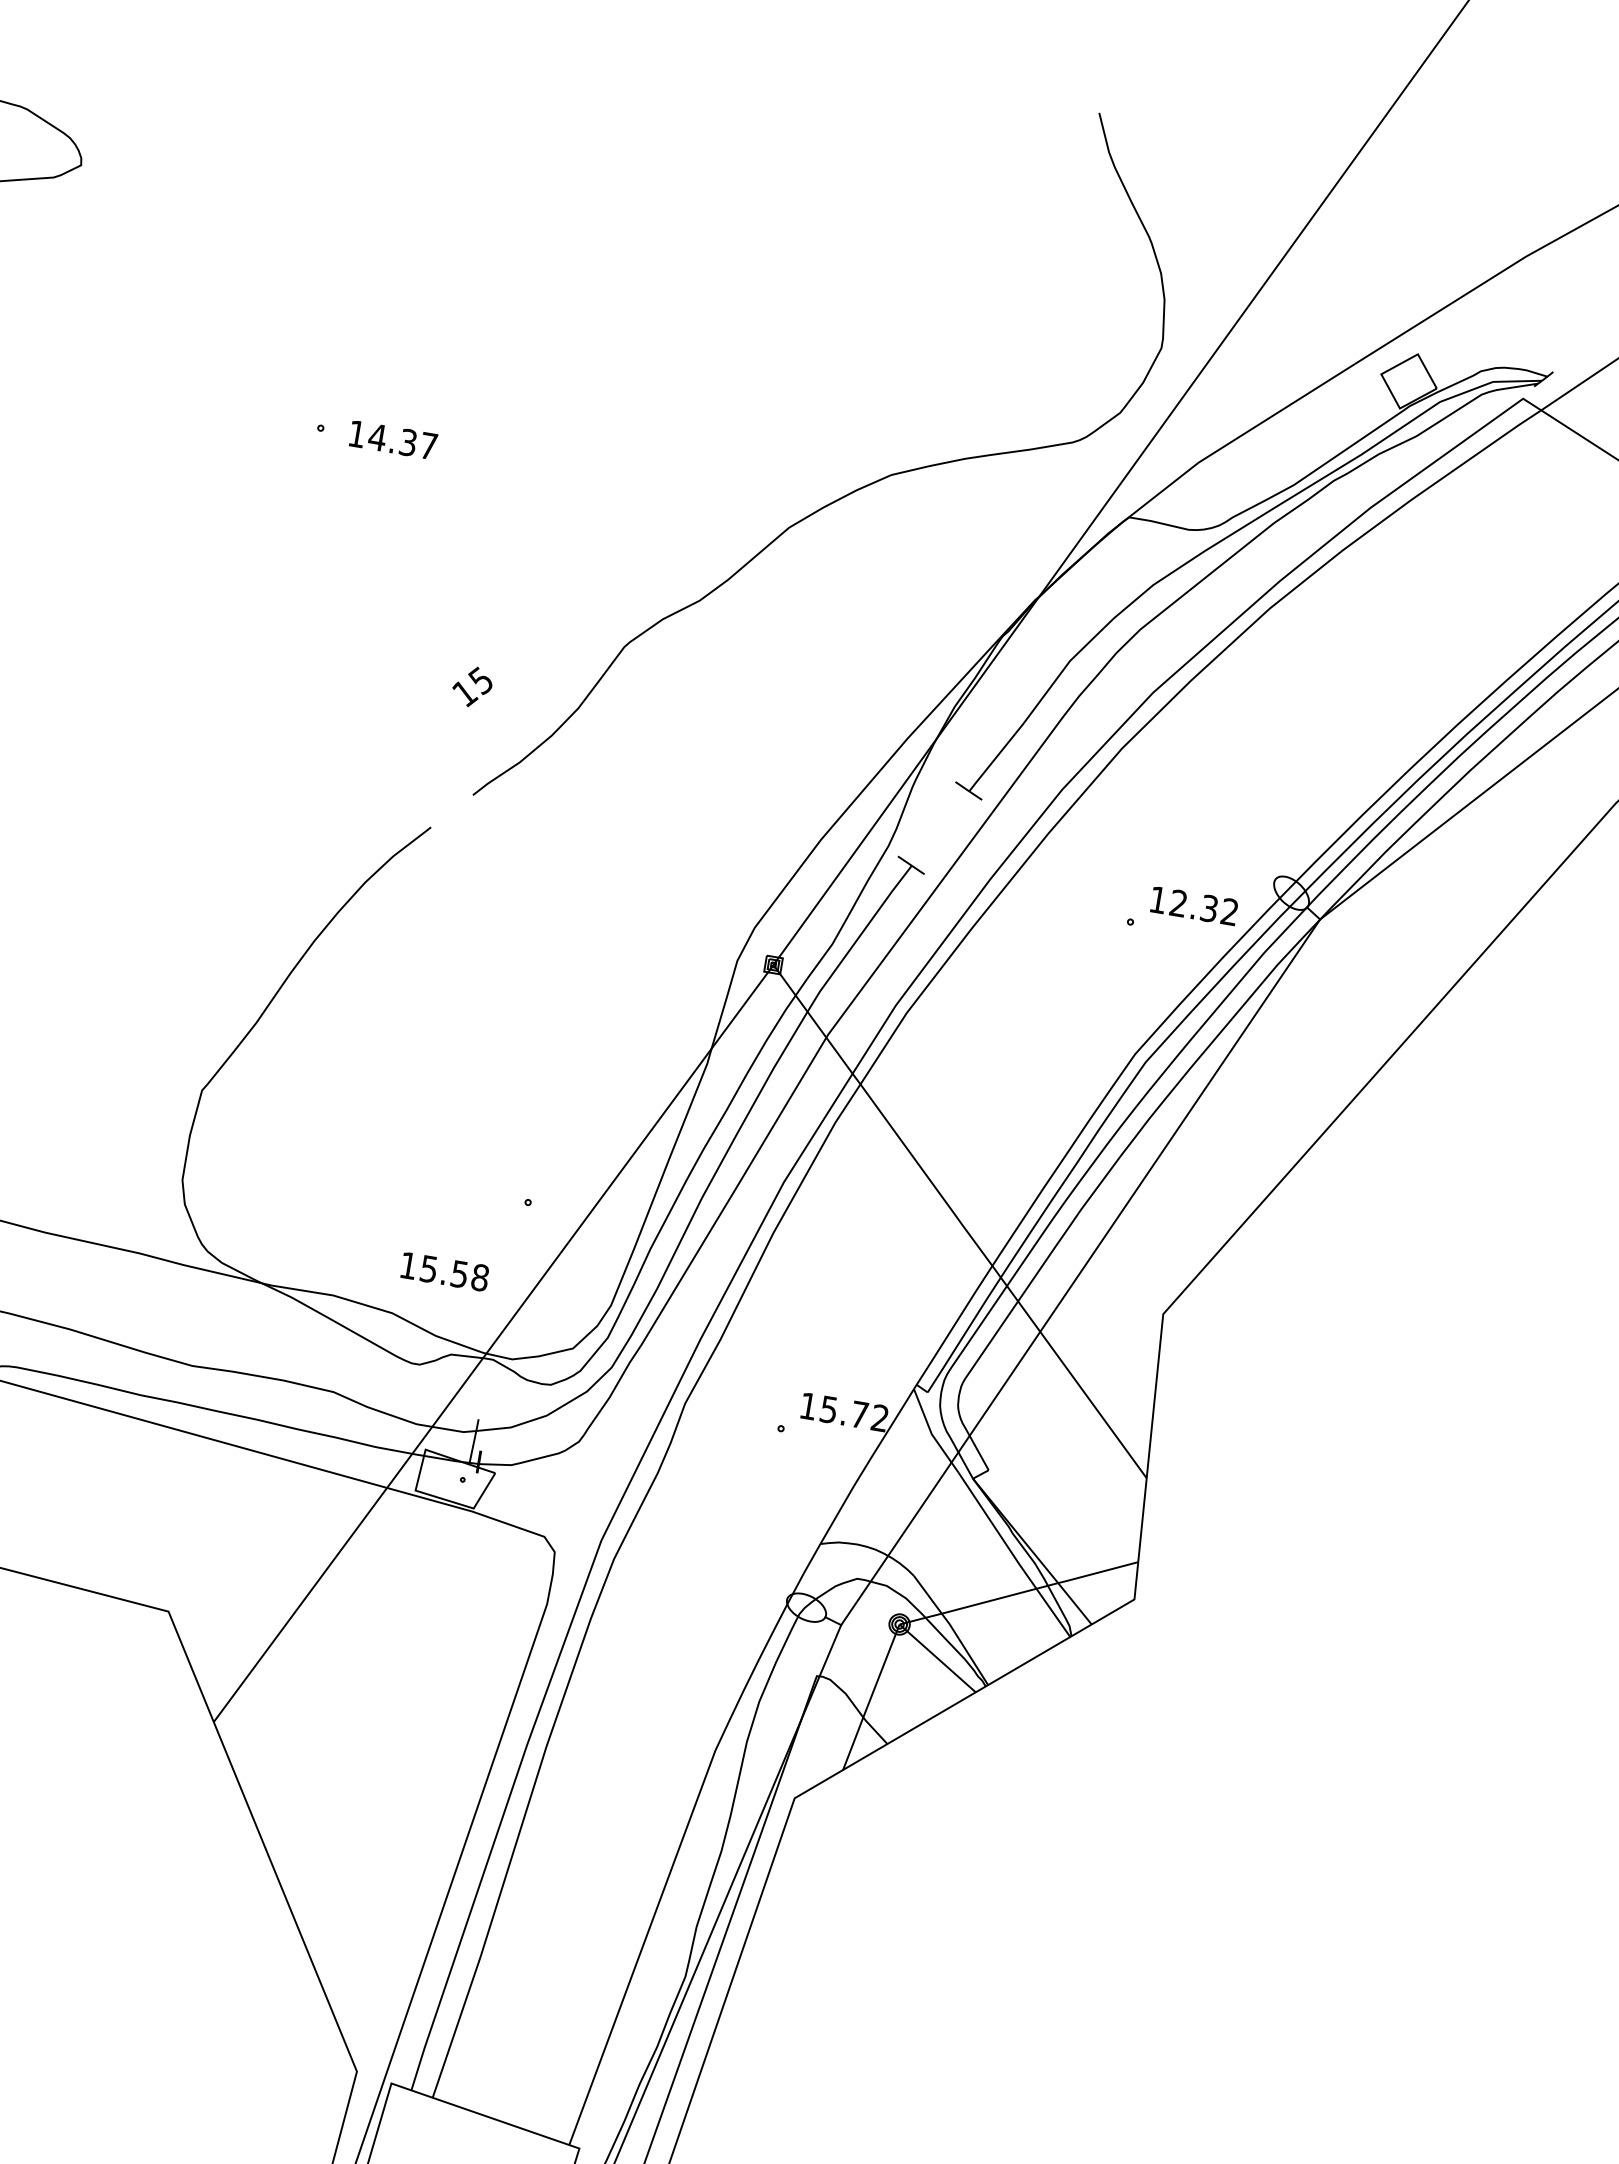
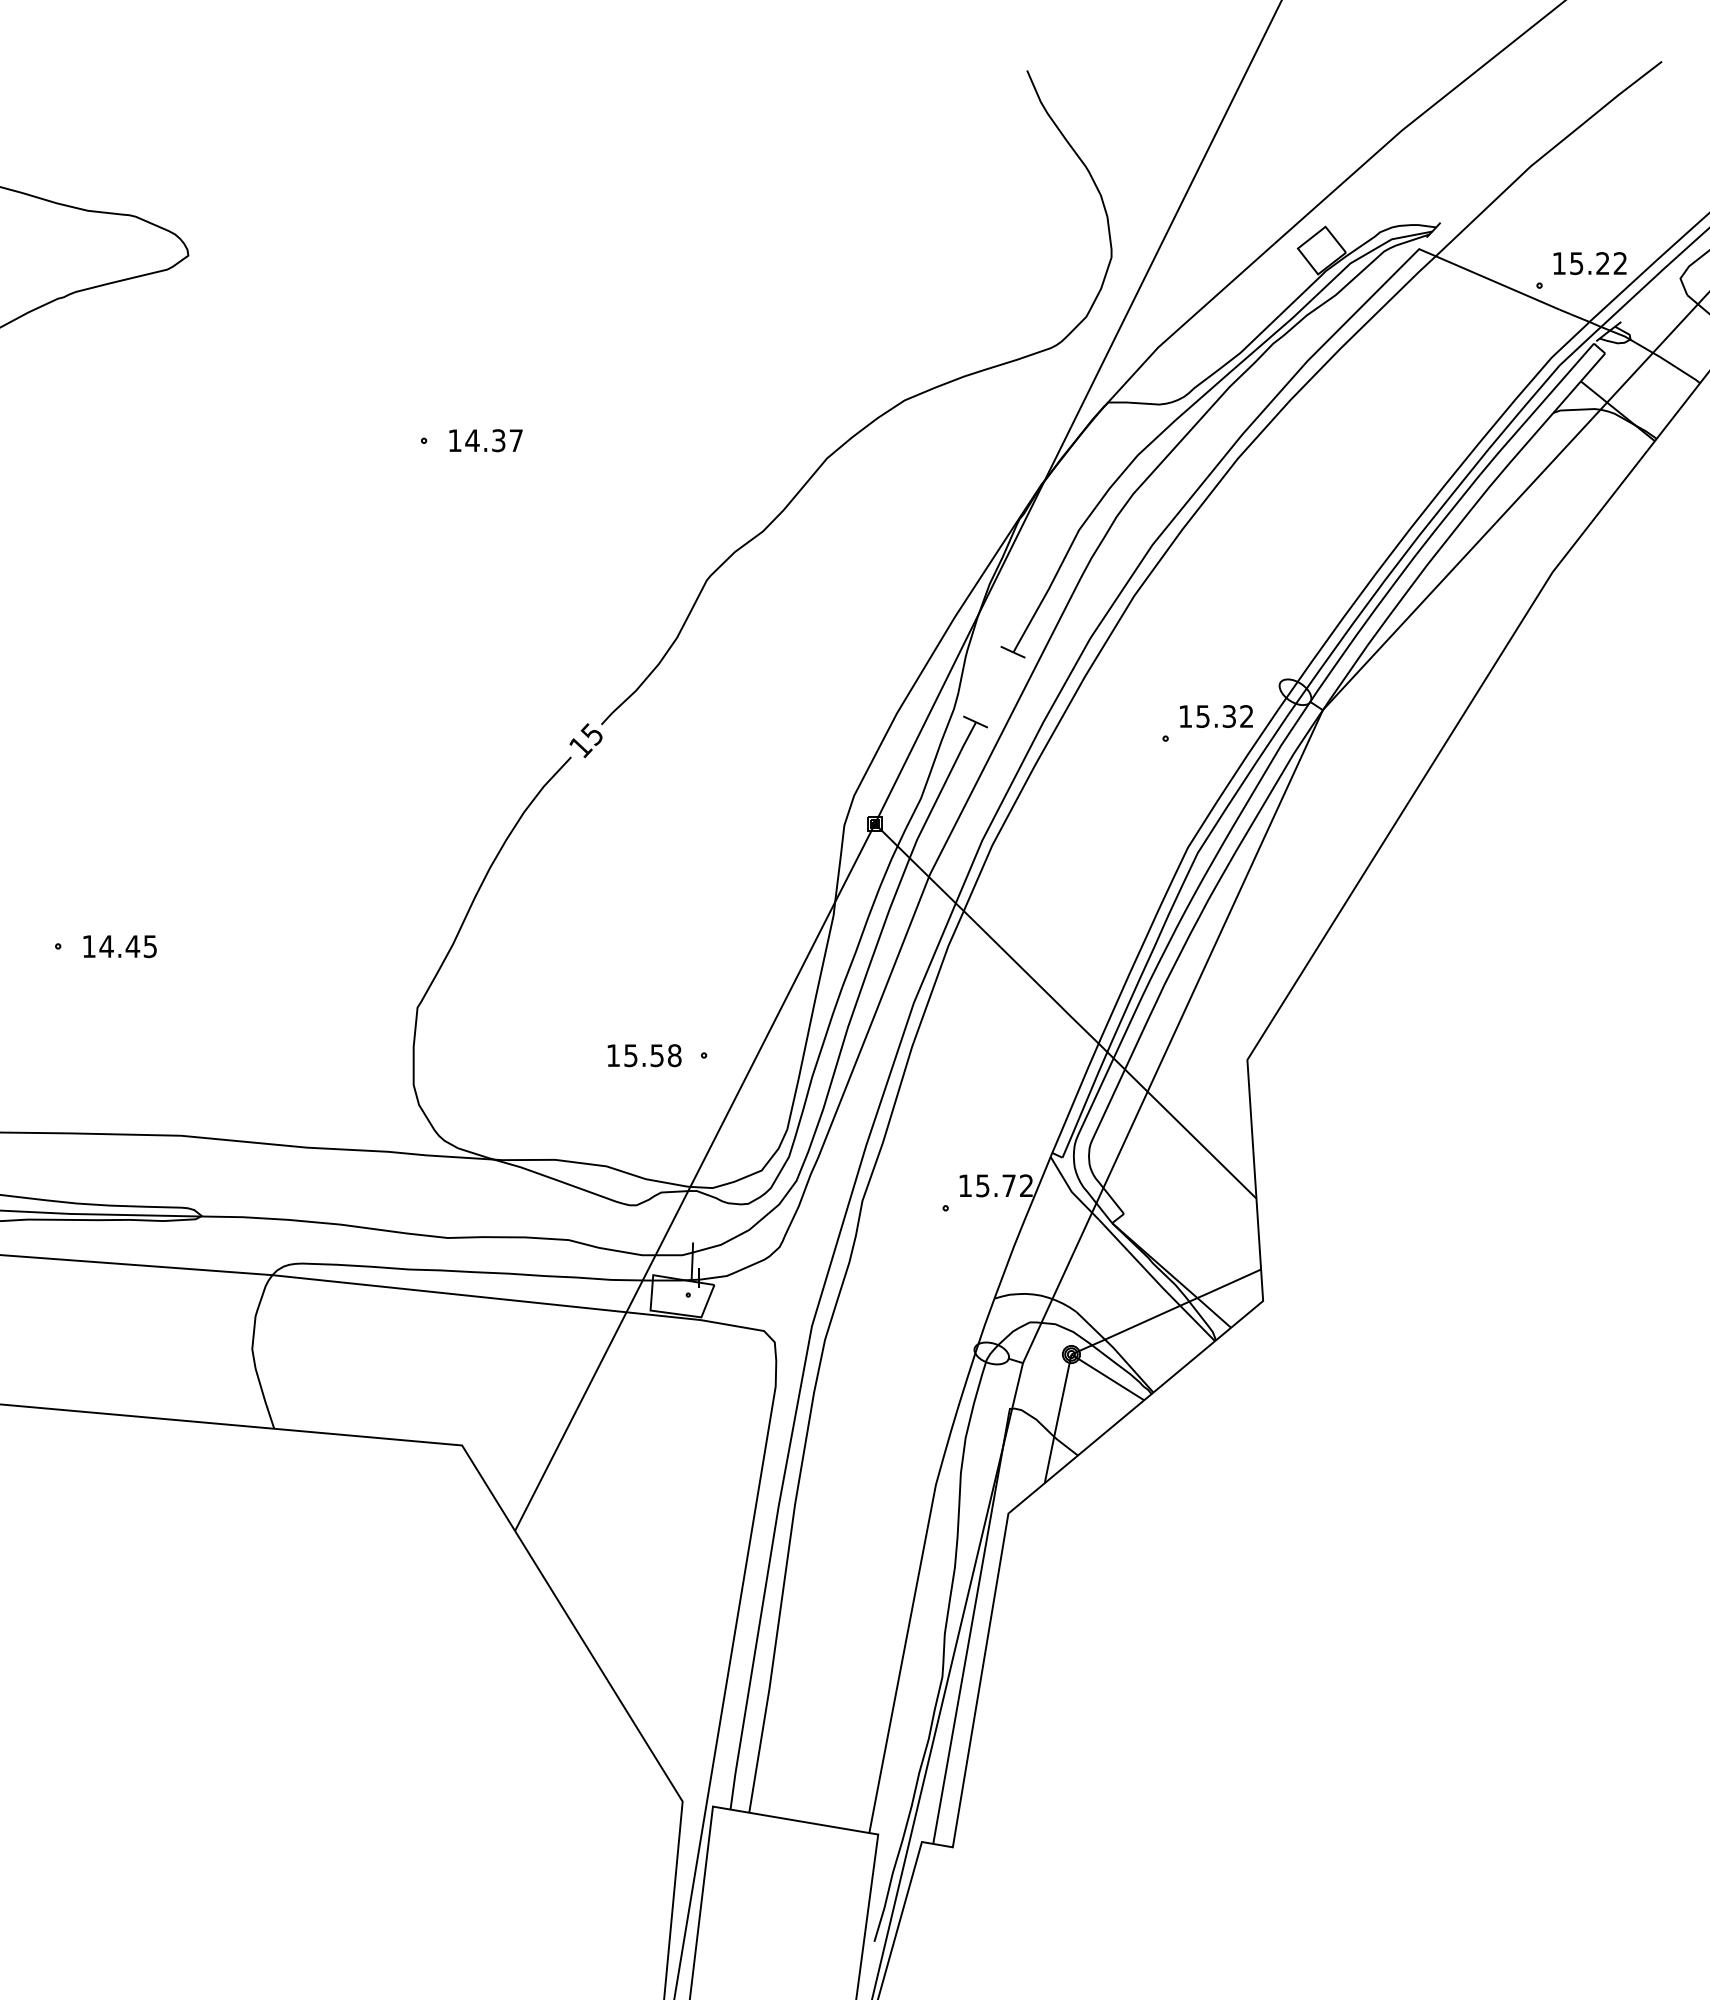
text: (471, 686) -> (585, 740), moved
text: (1177, 903) -> (1202, 716), 12.32 -> 15.32
text: (444, 1271) -> (644, 1055), moved

